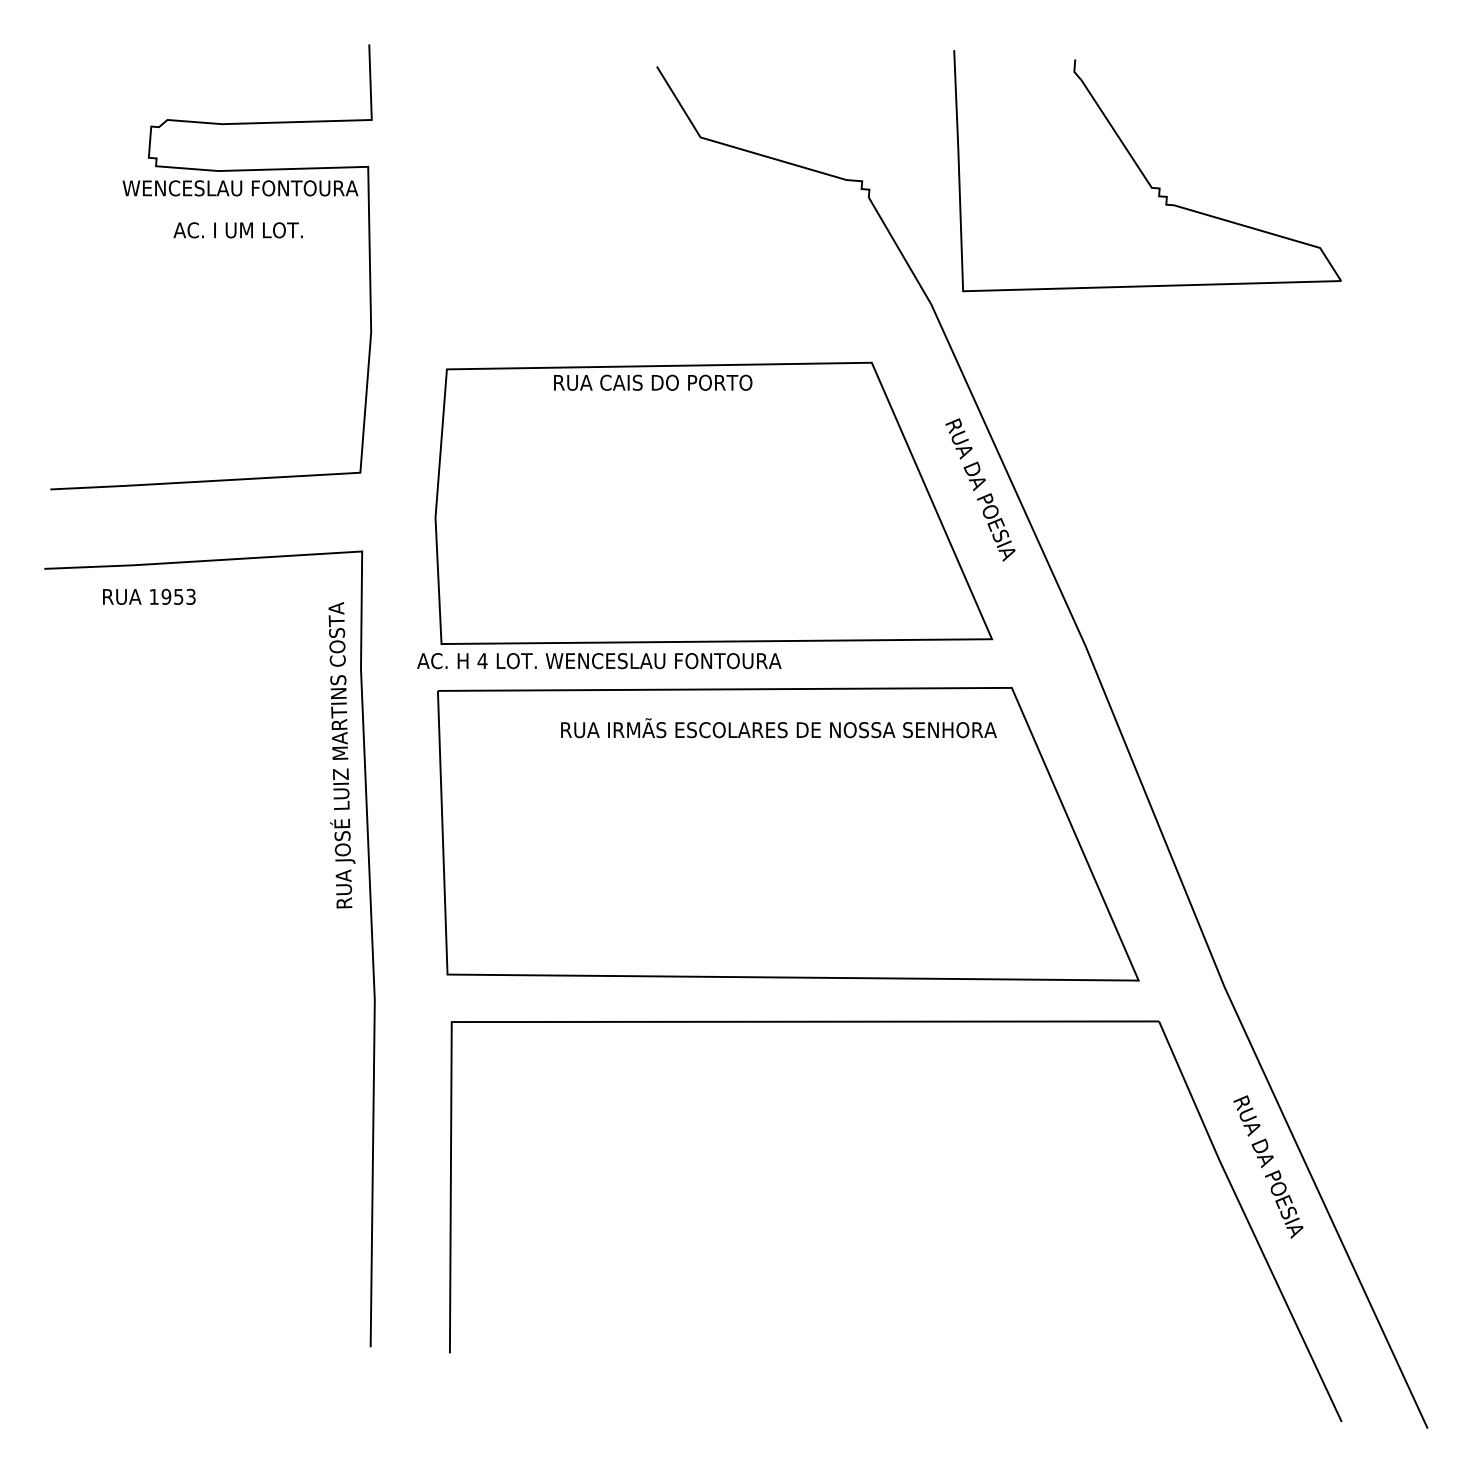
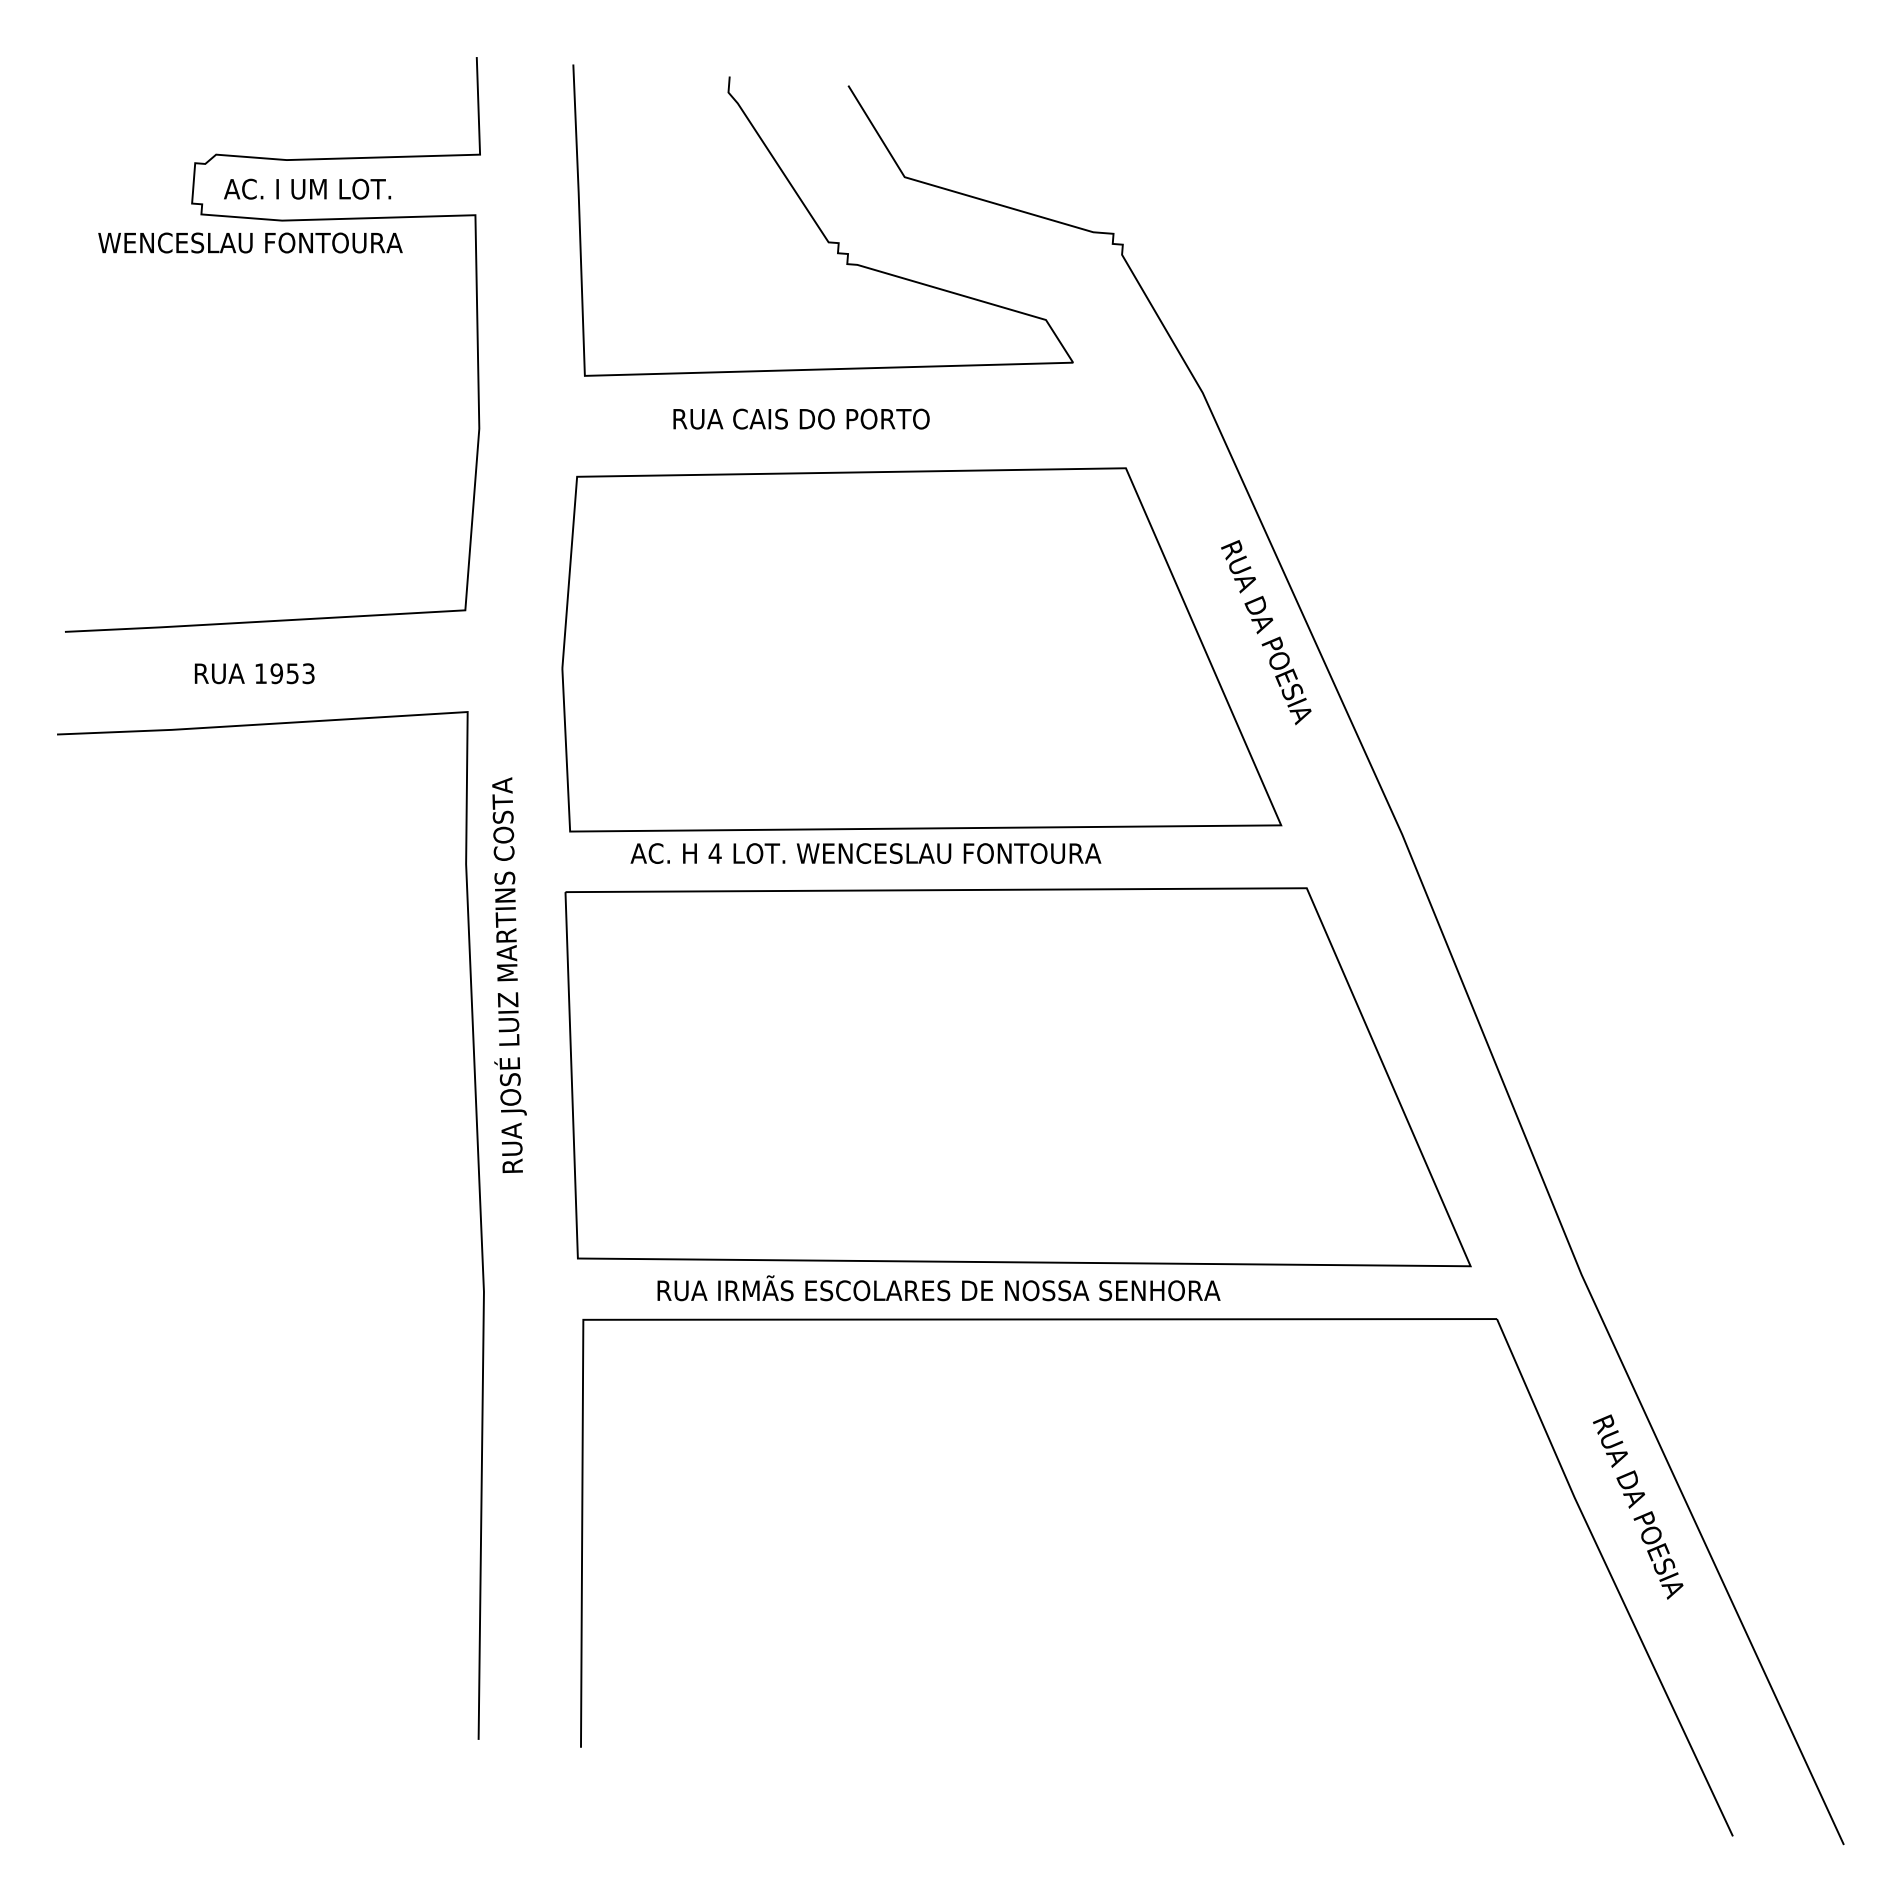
curve: (1144, 174) -> (818, 224), moved
text: (240, 187) -> (250, 242), moved
text: (238, 229) -> (307, 188), moved
text: (653, 382) -> (801, 418), moved
text: (149, 596) -> (254, 673), moved
text: (598, 661) -> (865, 853), moved
text: (778, 728) -> (938, 1288), moved
text: (341, 754) -> (509, 974), moved

